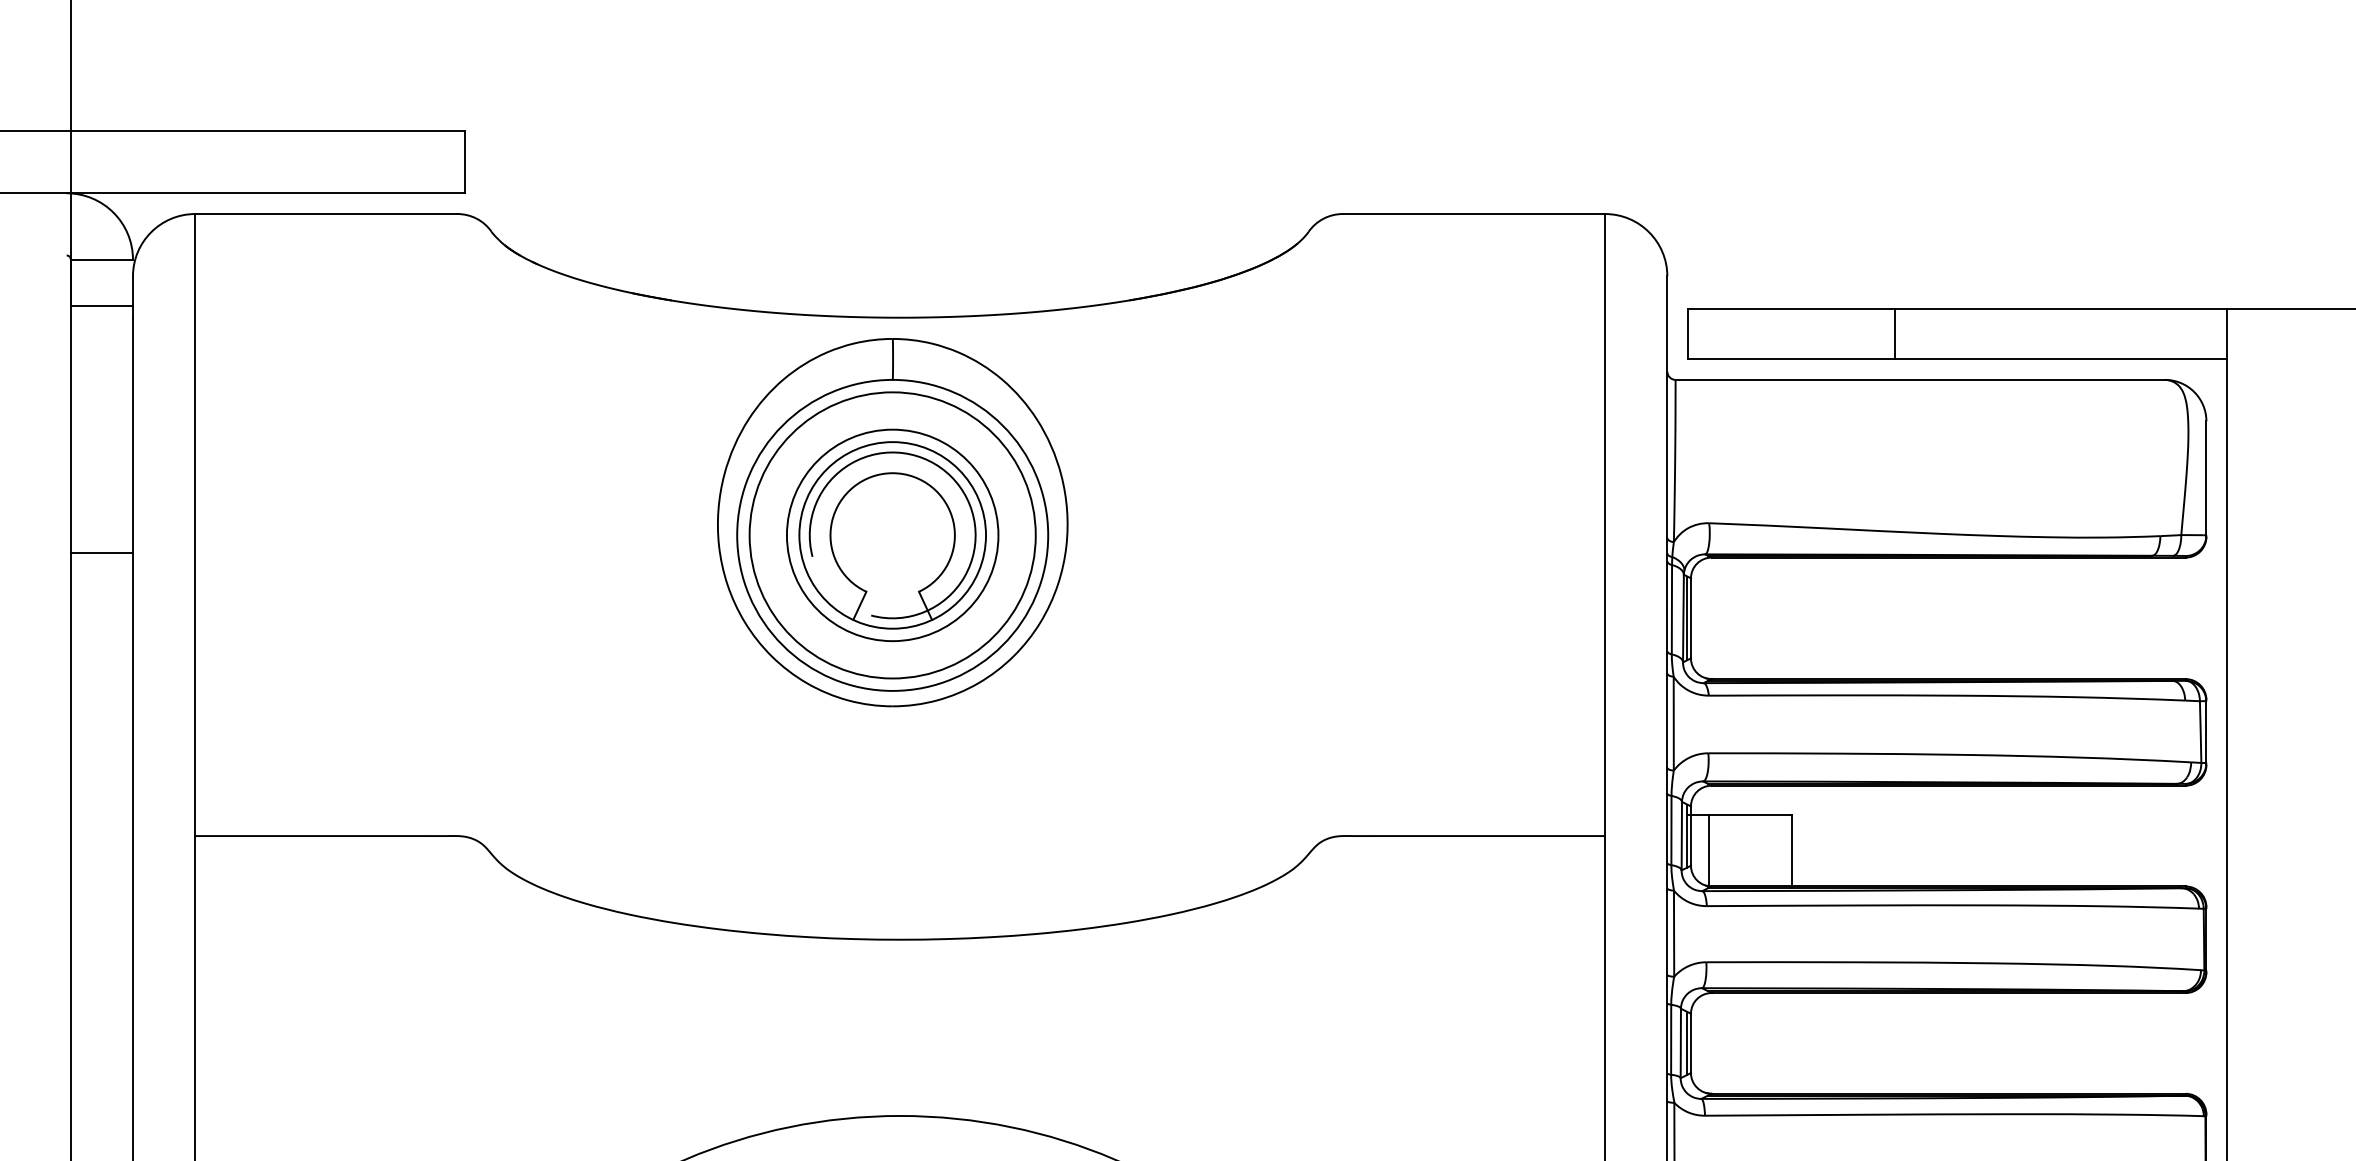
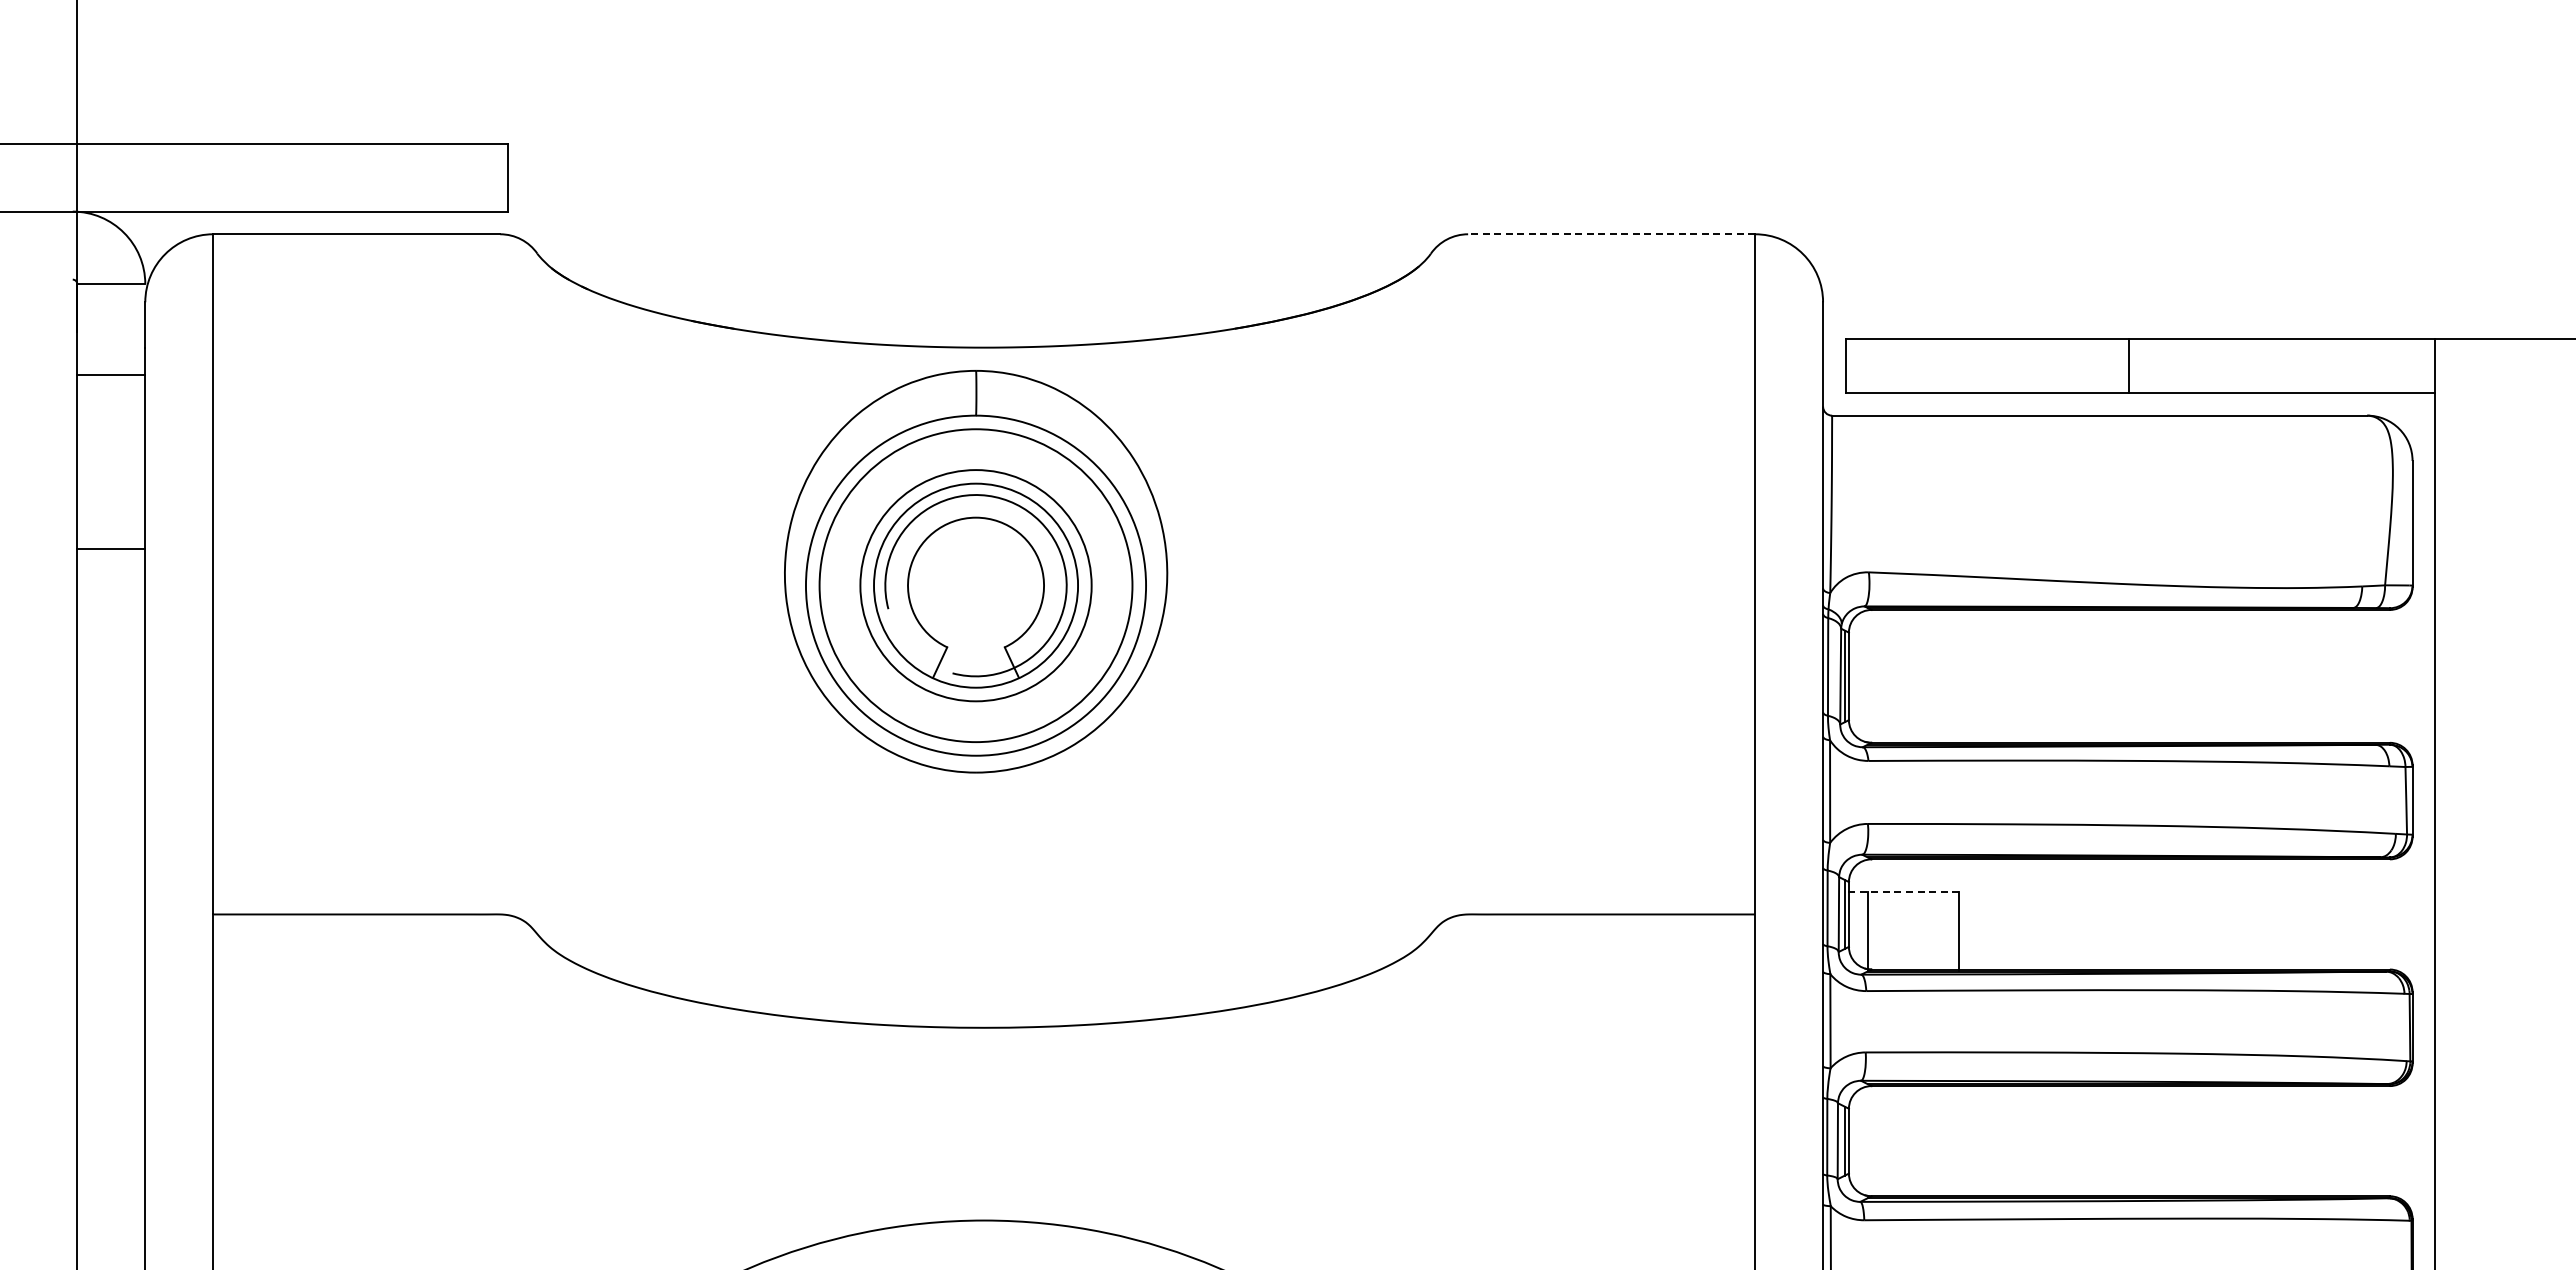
line: (1473, 214) -> (1611, 234), solid -> dashed
line: (102, 305) -> (111, 374), moved
line: (1895, 334) -> (2129, 365), moved
line: (102, 552) -> (111, 548), moved
line: (1739, 815) -> (1902, 891), solid -> dashed

